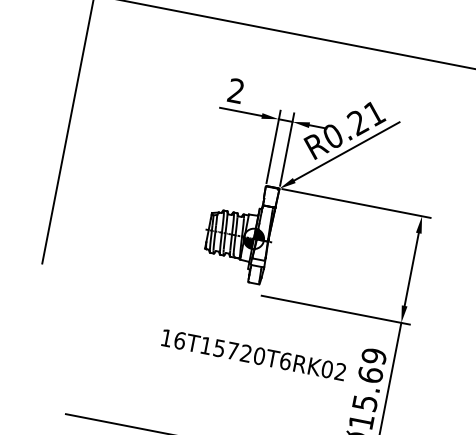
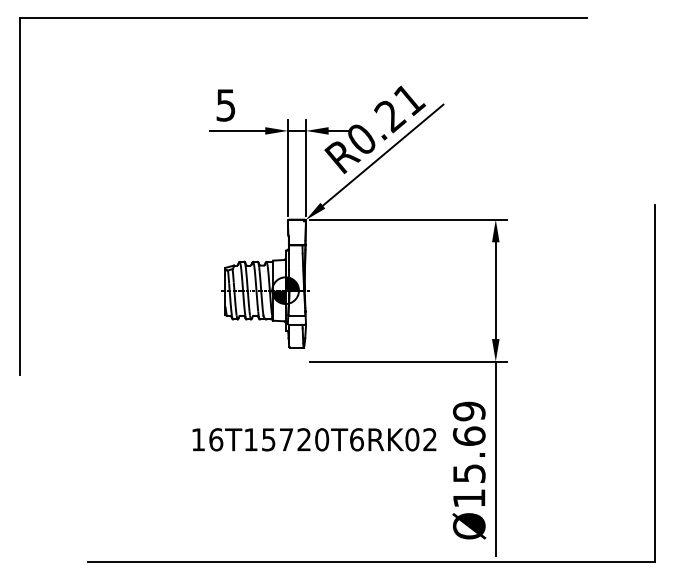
text: (235, 91) -> (225, 105), 2 -> 5

